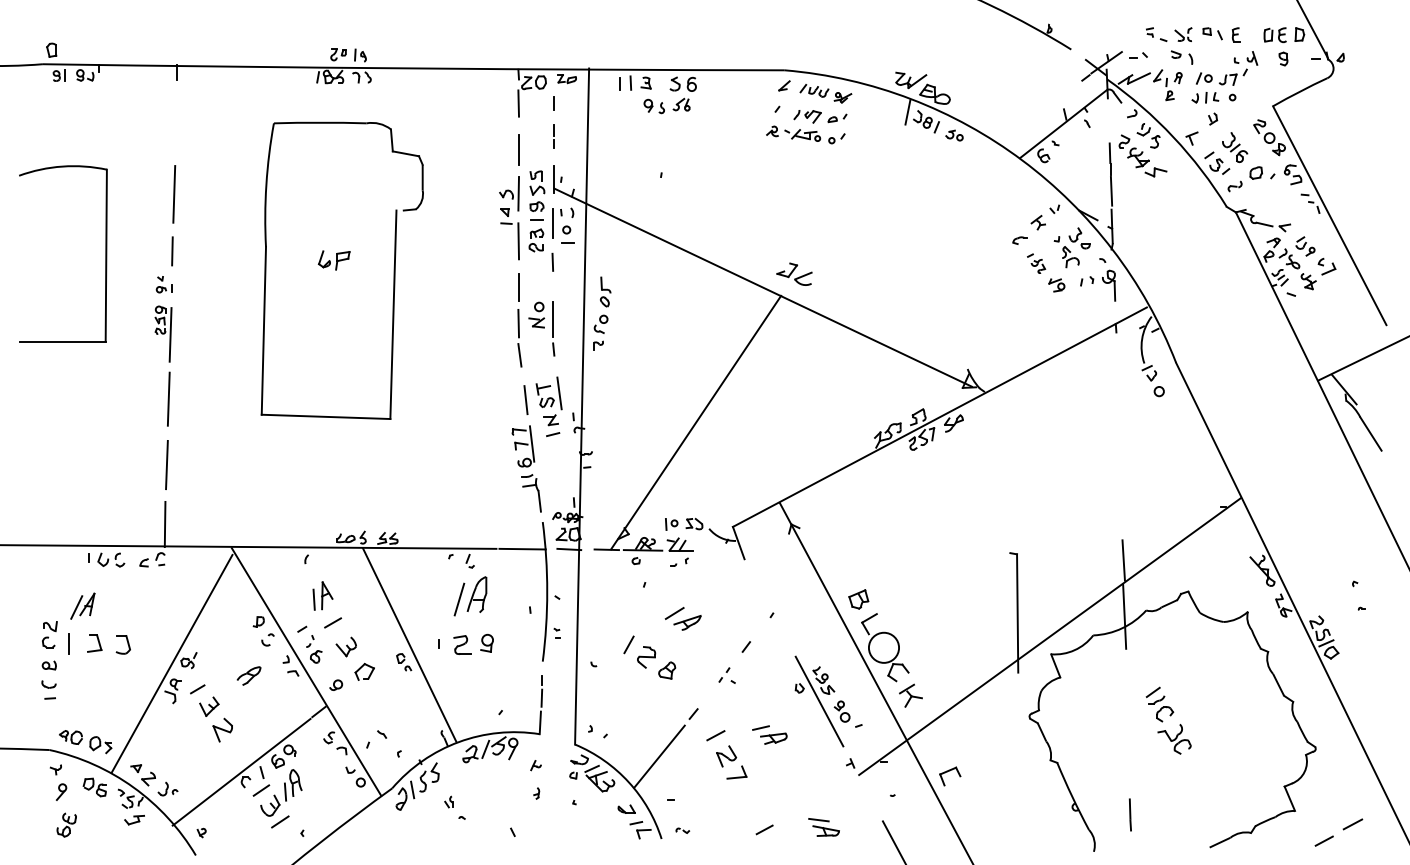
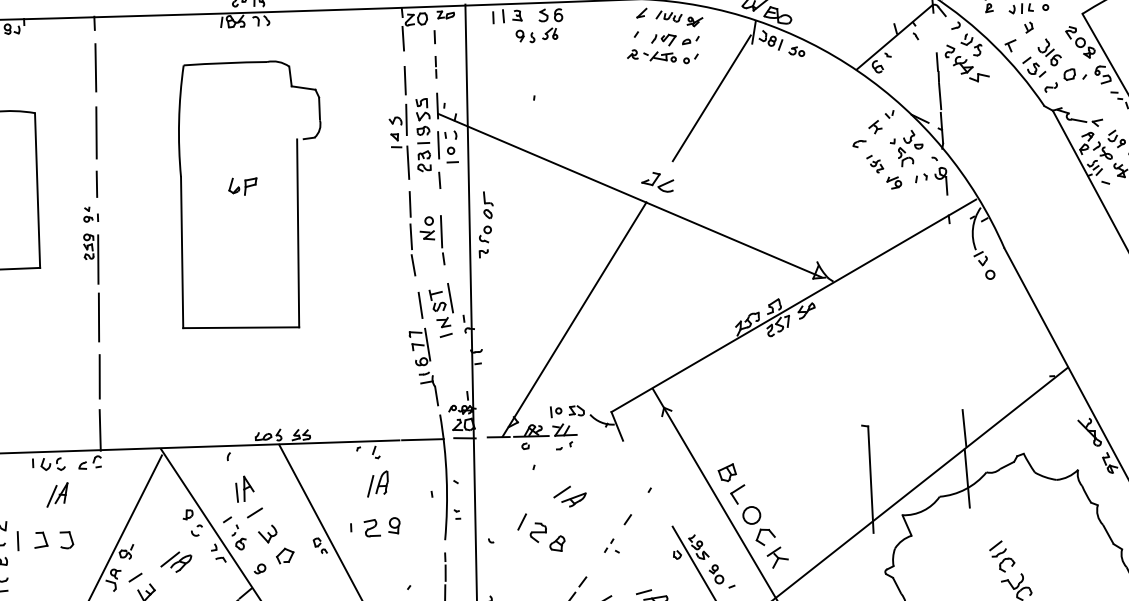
line: (176, 121) -> (95, 67), added
line: (858, 183) -> (712, 98), added
part: (470, 595) -> (377, 483), size x0.71
part: (82, 605) -> (57, 494), moved
circle: (883, 647) -> (751, 515), size x0.62
line: (237, 670) -> (170, 559), added

